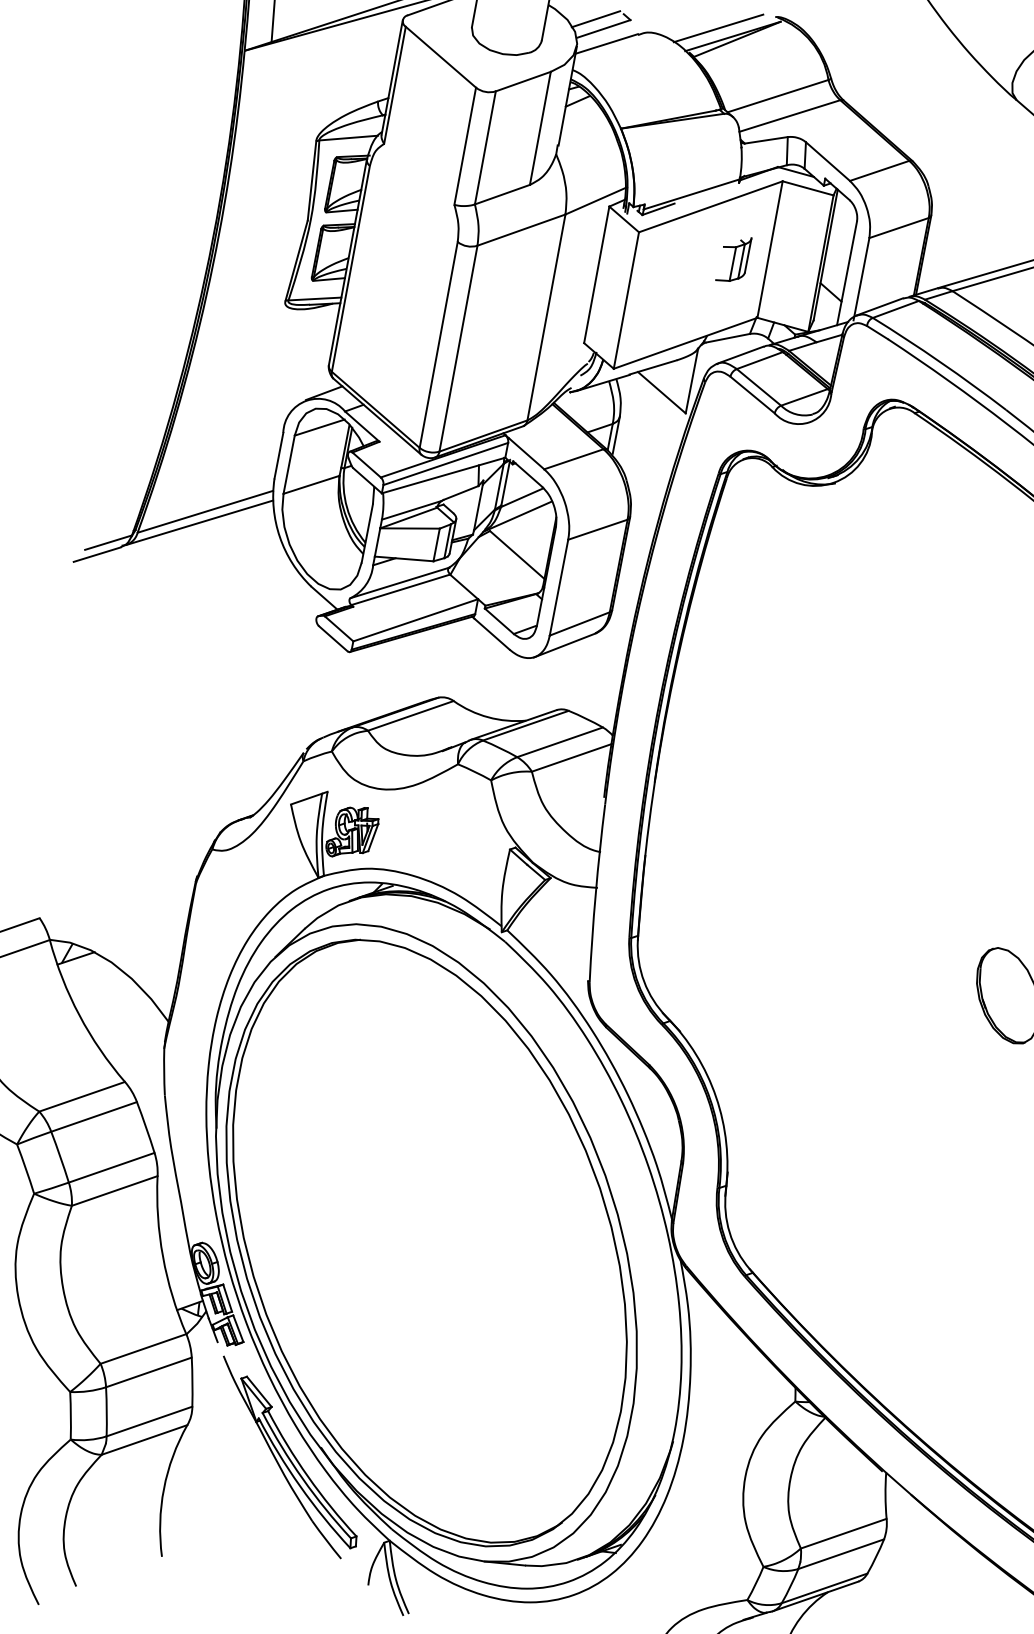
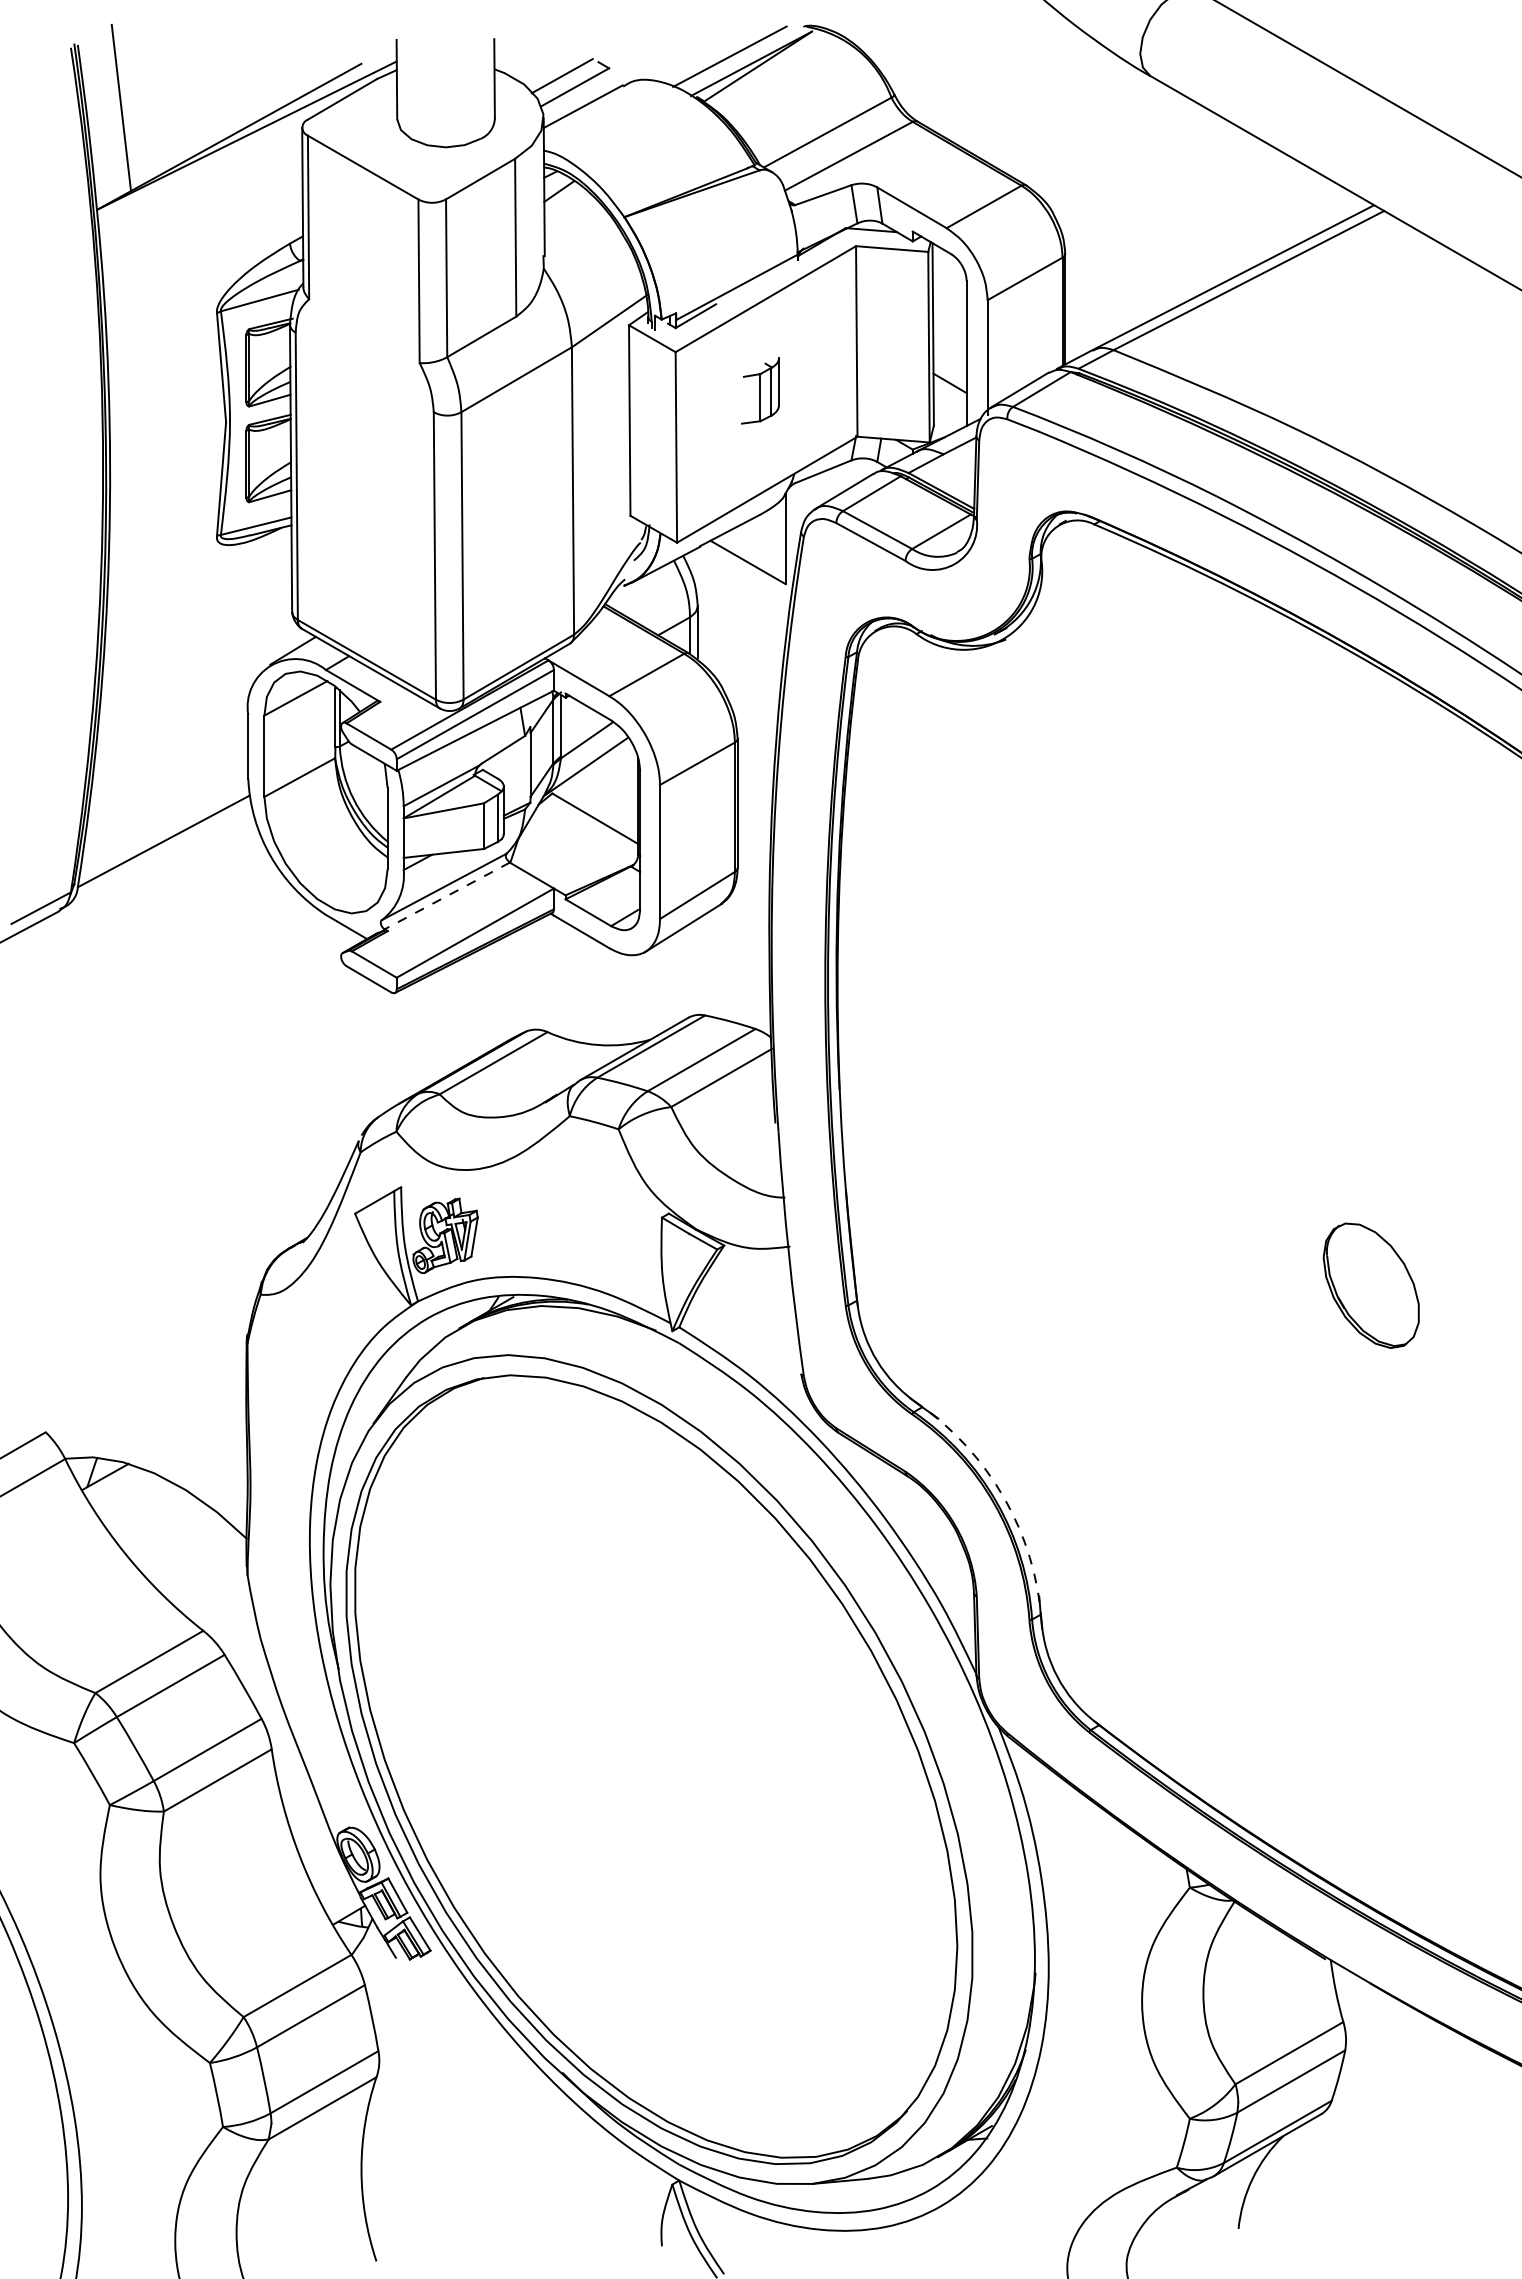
part: (733, 258) -> (760, 390), moved
line: (199, 522) -> (158, 857), removed
line: (400, 590) -> (446, 896), solid -> dashed
arc: (716, 1097) -> (1004, 1498), solid -> dashed
part: (288, 1458) -> (521, 2095), removed

